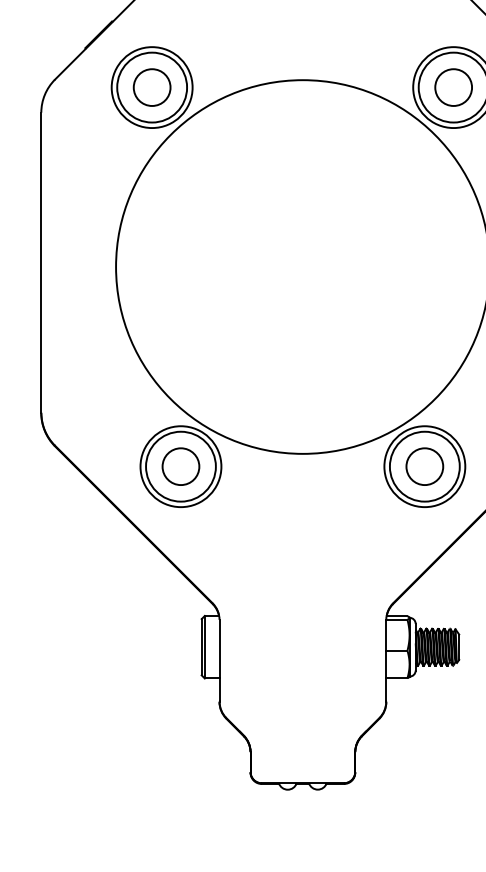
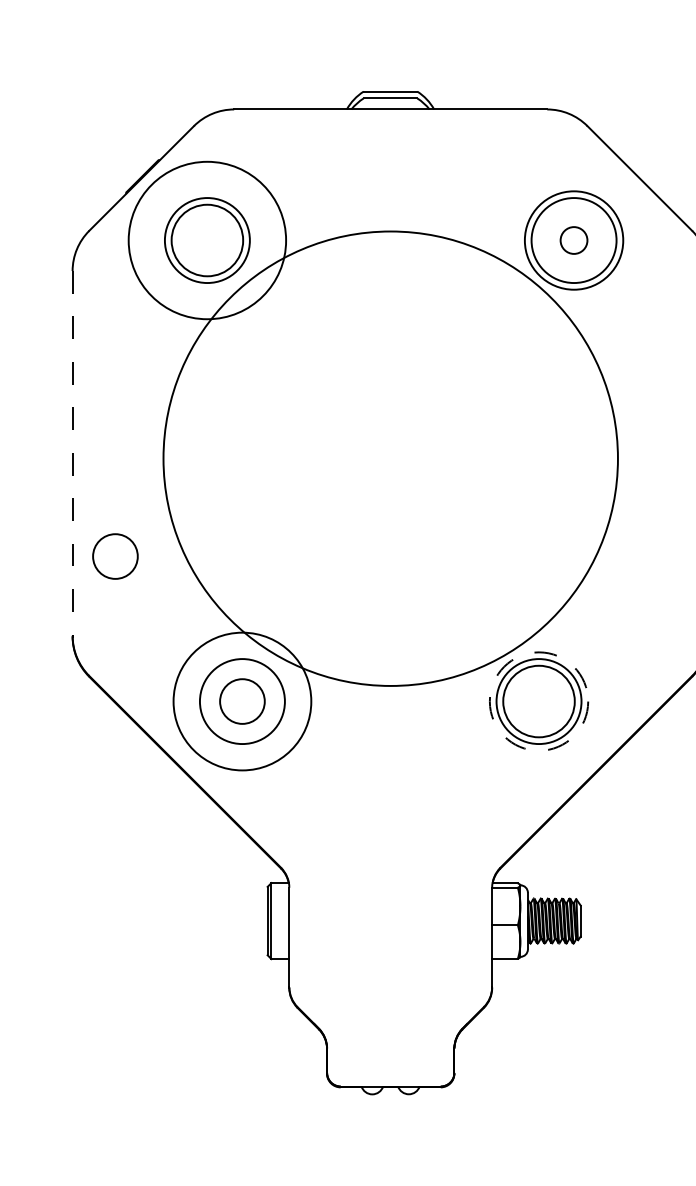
circle: (152, 87) -> (207, 240), size x1.6
circle: (152, 87) -> (207, 240), size x1.6
circle: (453, 87) -> (573, 240), size x0.6
line: (41, 262) -> (72, 453), solid -> dashed
circle: (76, 347) -> (115, 556), added
circle: (181, 466) -> (242, 701), size x1.4
circle: (424, 466) -> (538, 701), size x1.6
circle: (424, 466) -> (538, 701), solid -> dashed

